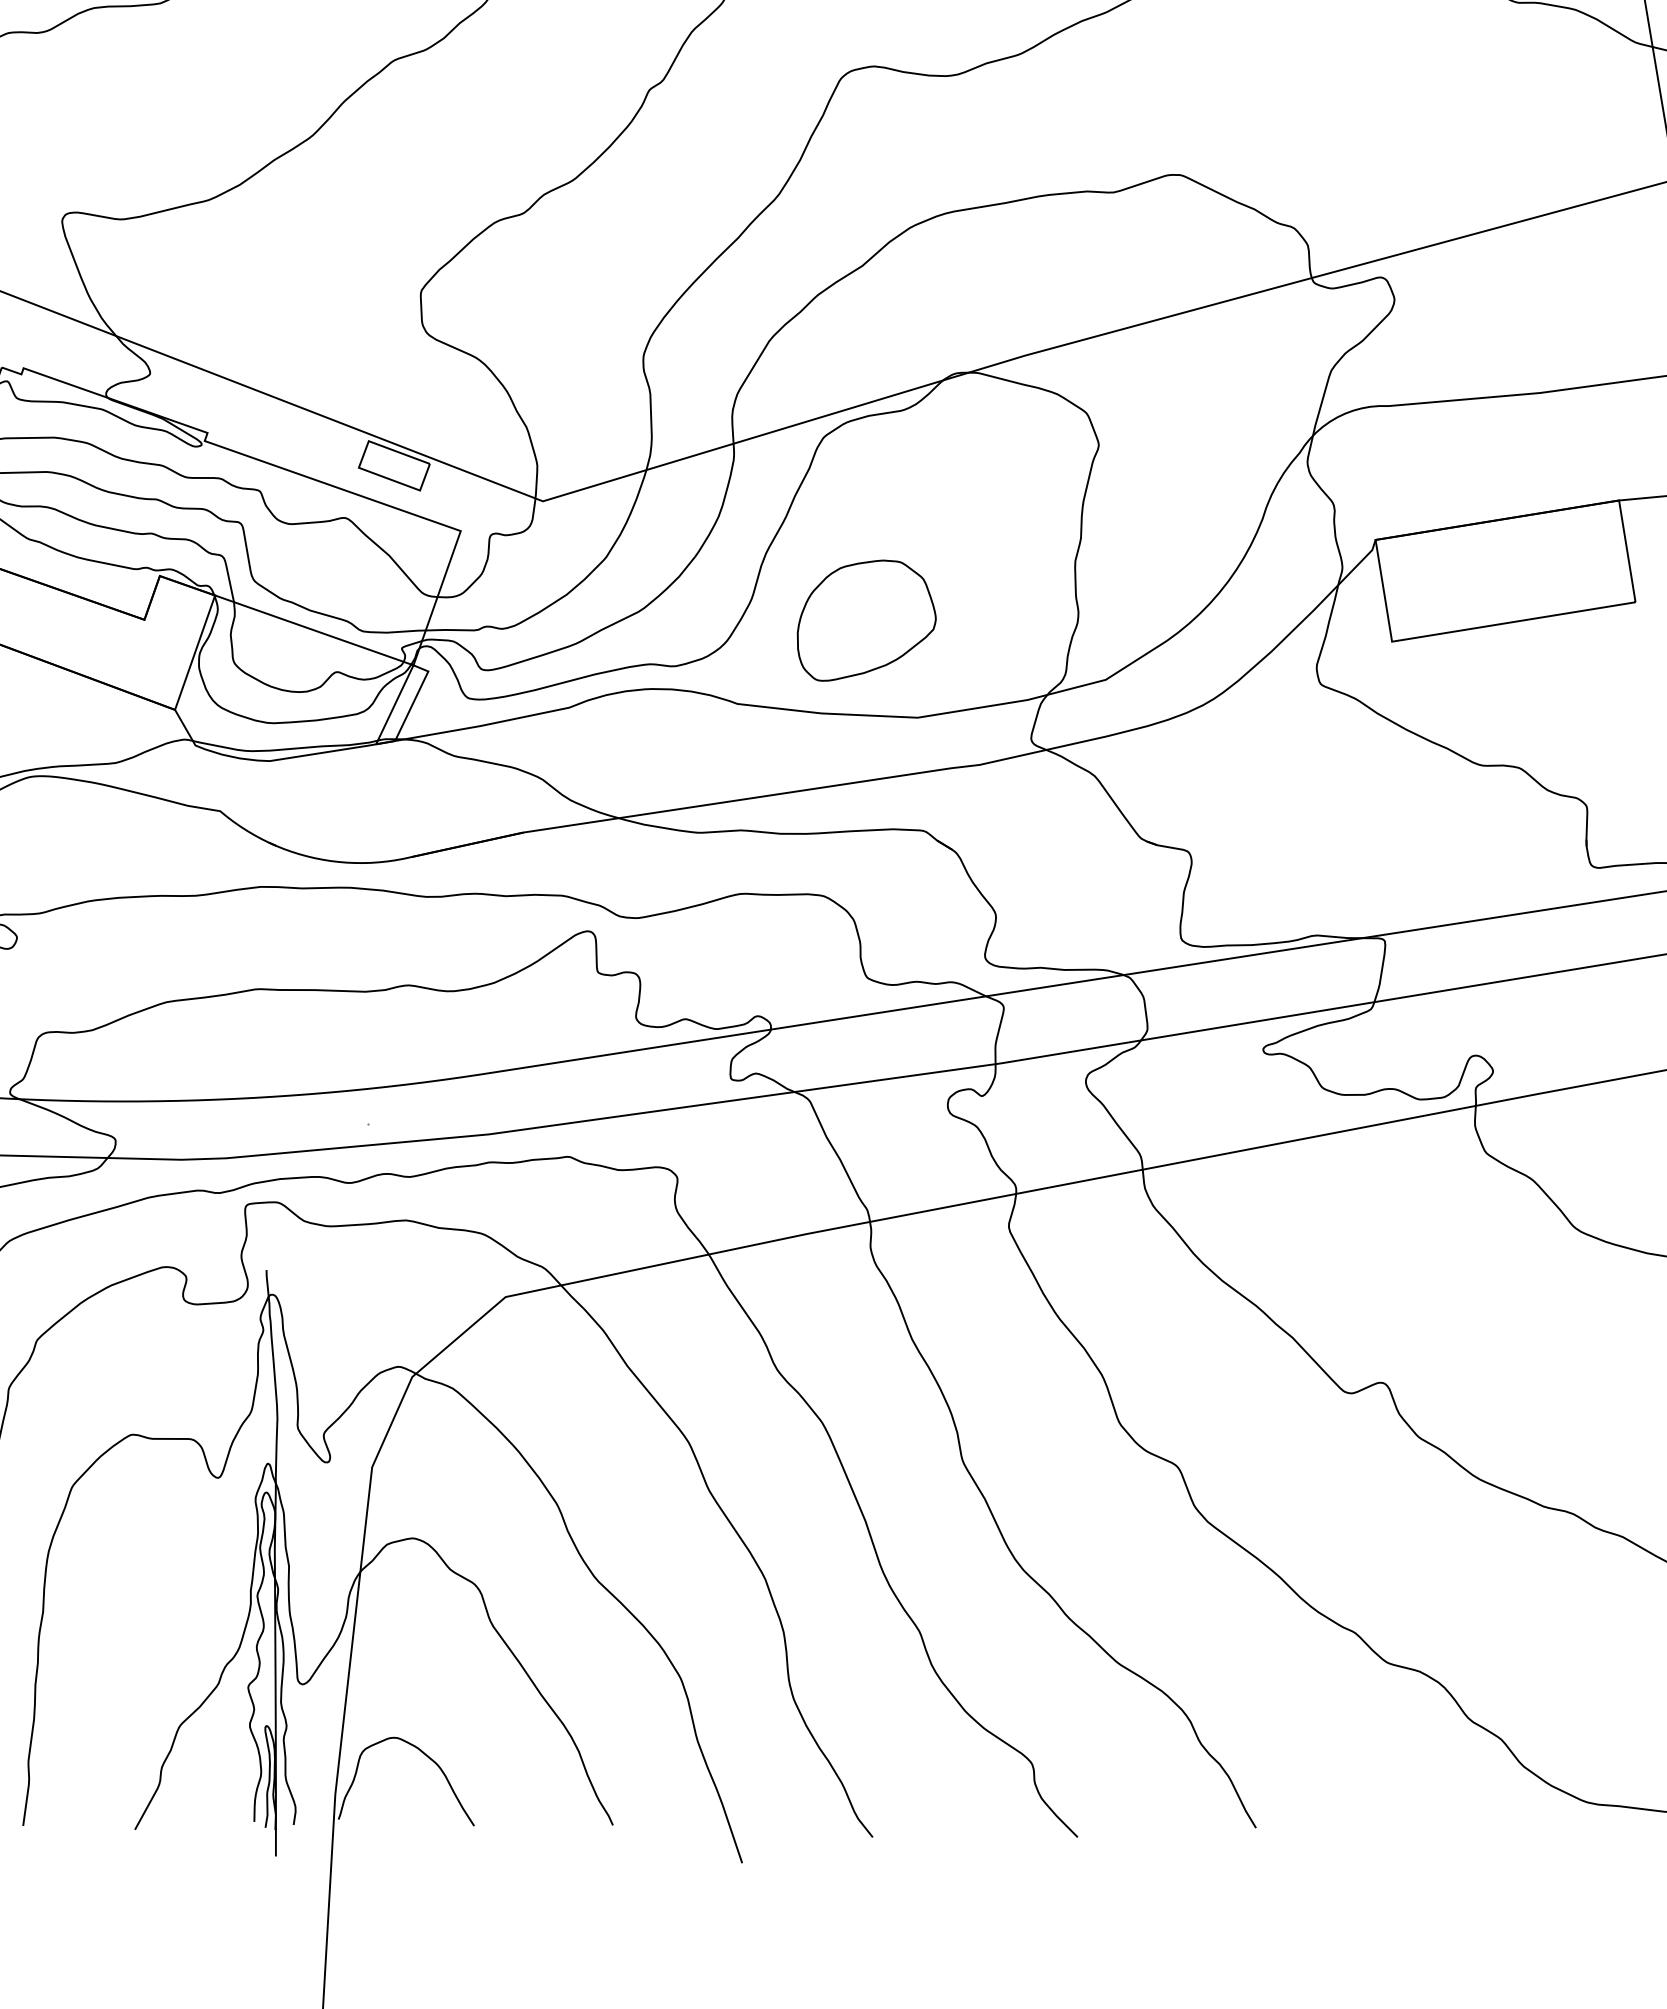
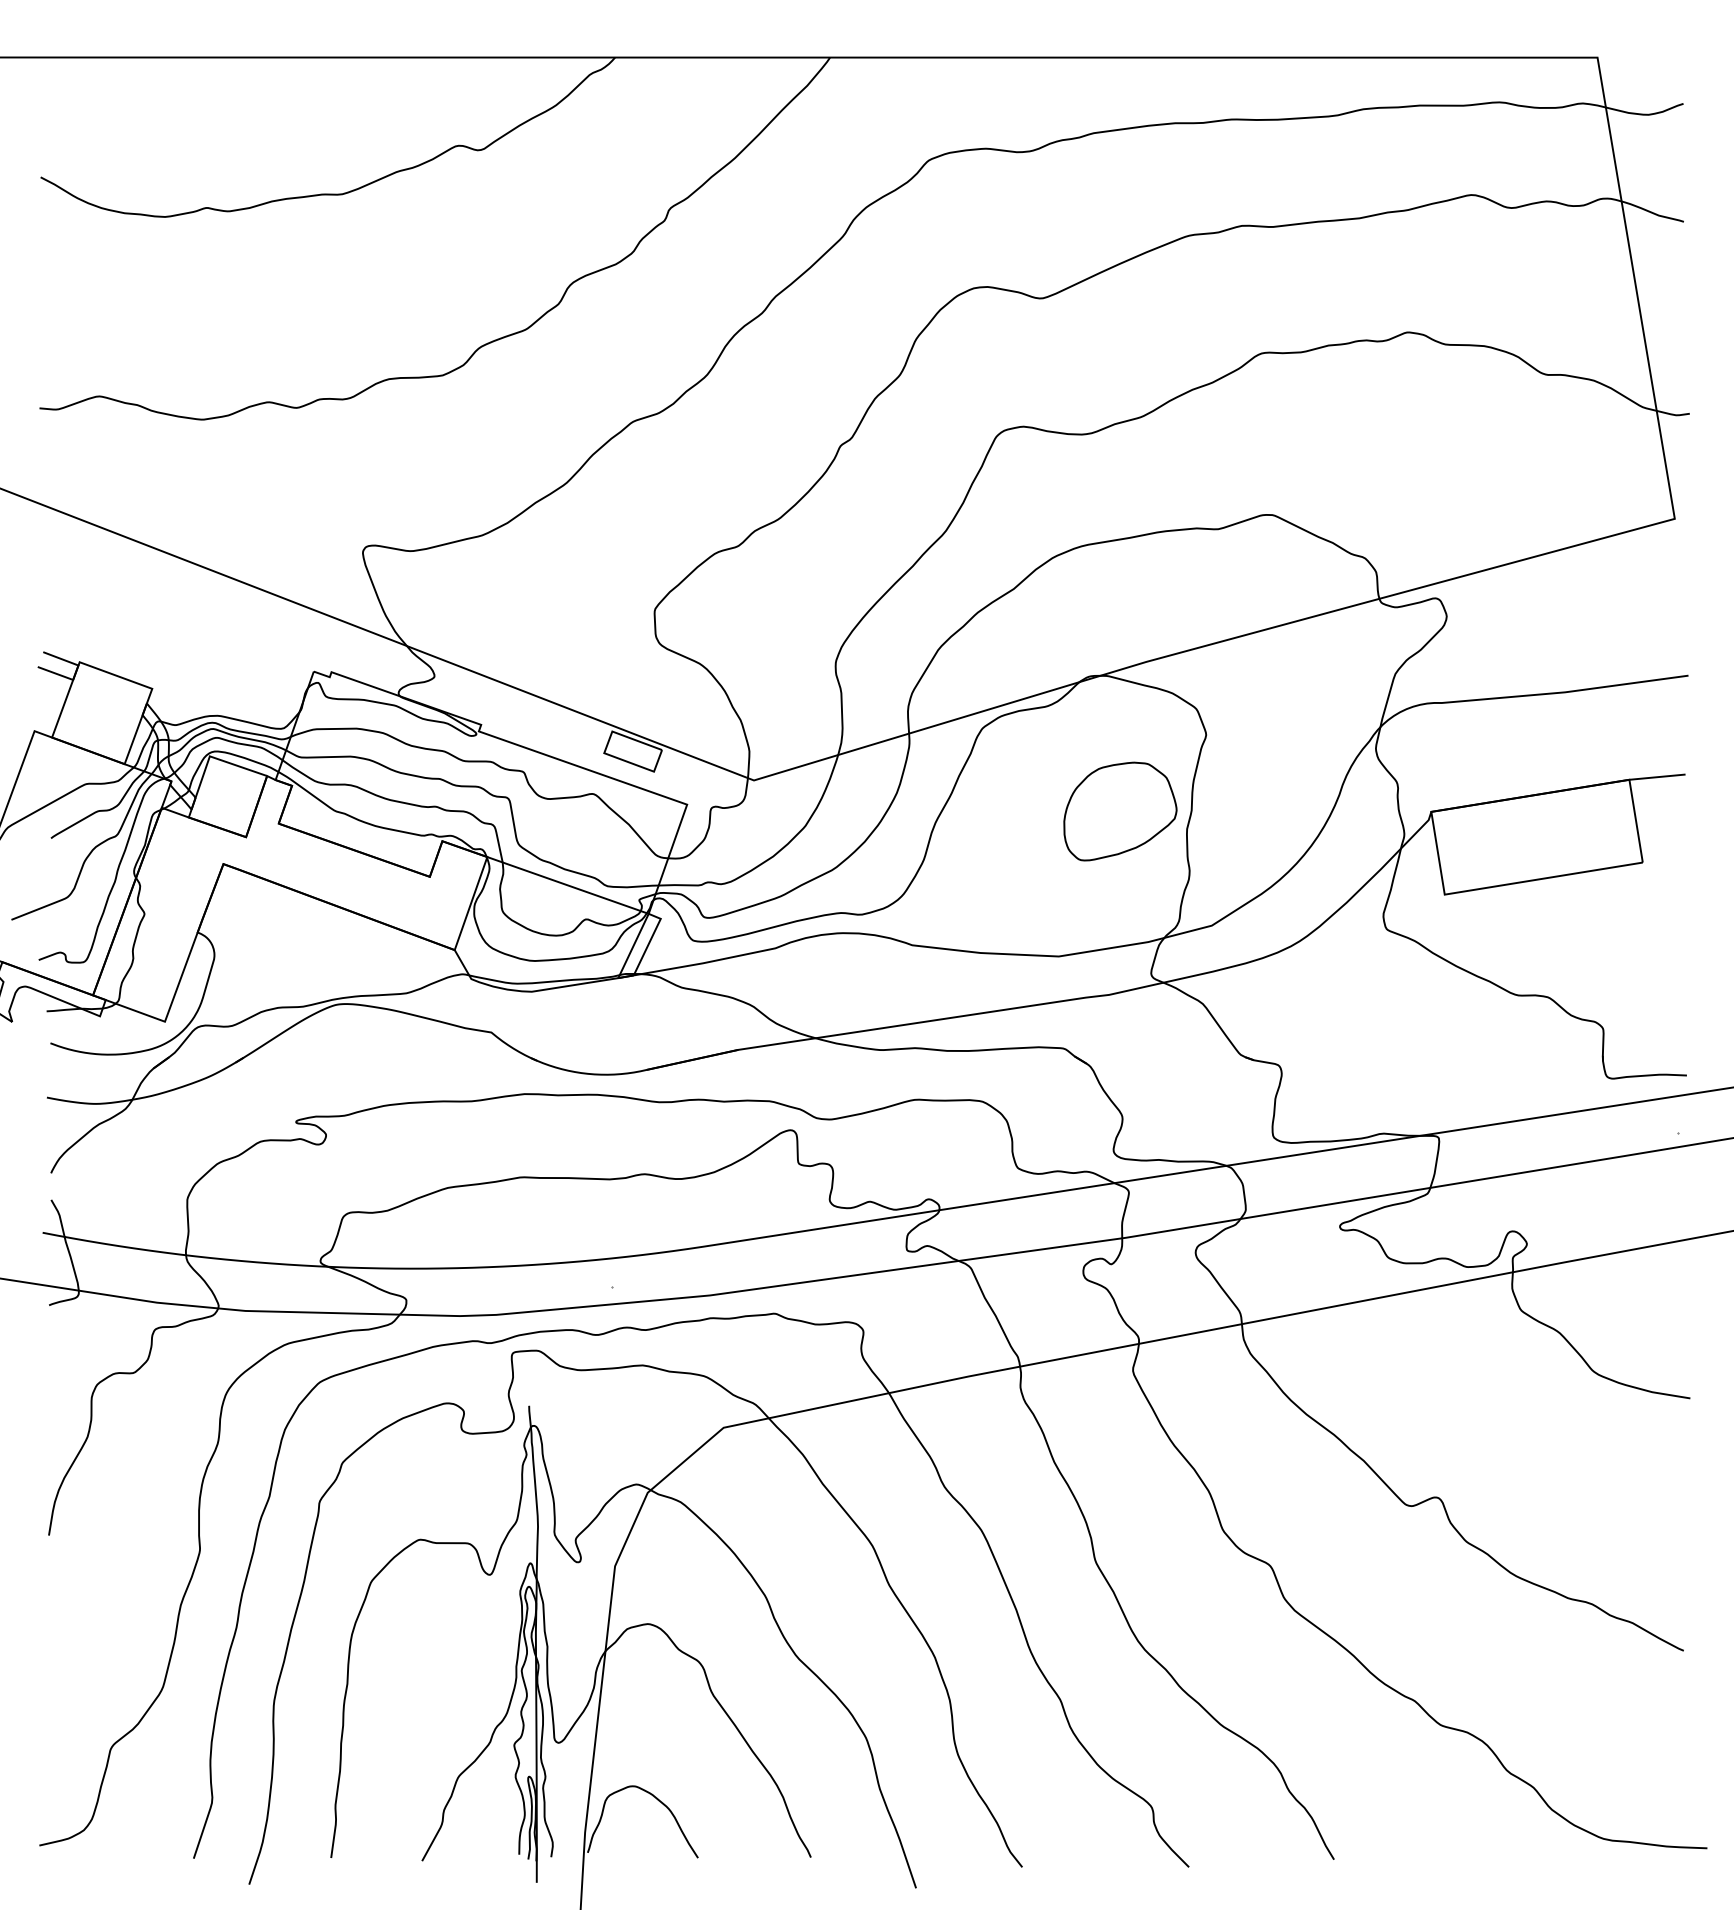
part: (866, 620) -> (1120, 811), moved

